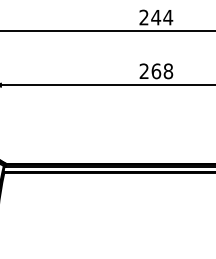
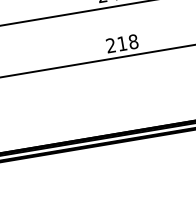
text: (156, 71) -> (122, 43), 268 -> 218

